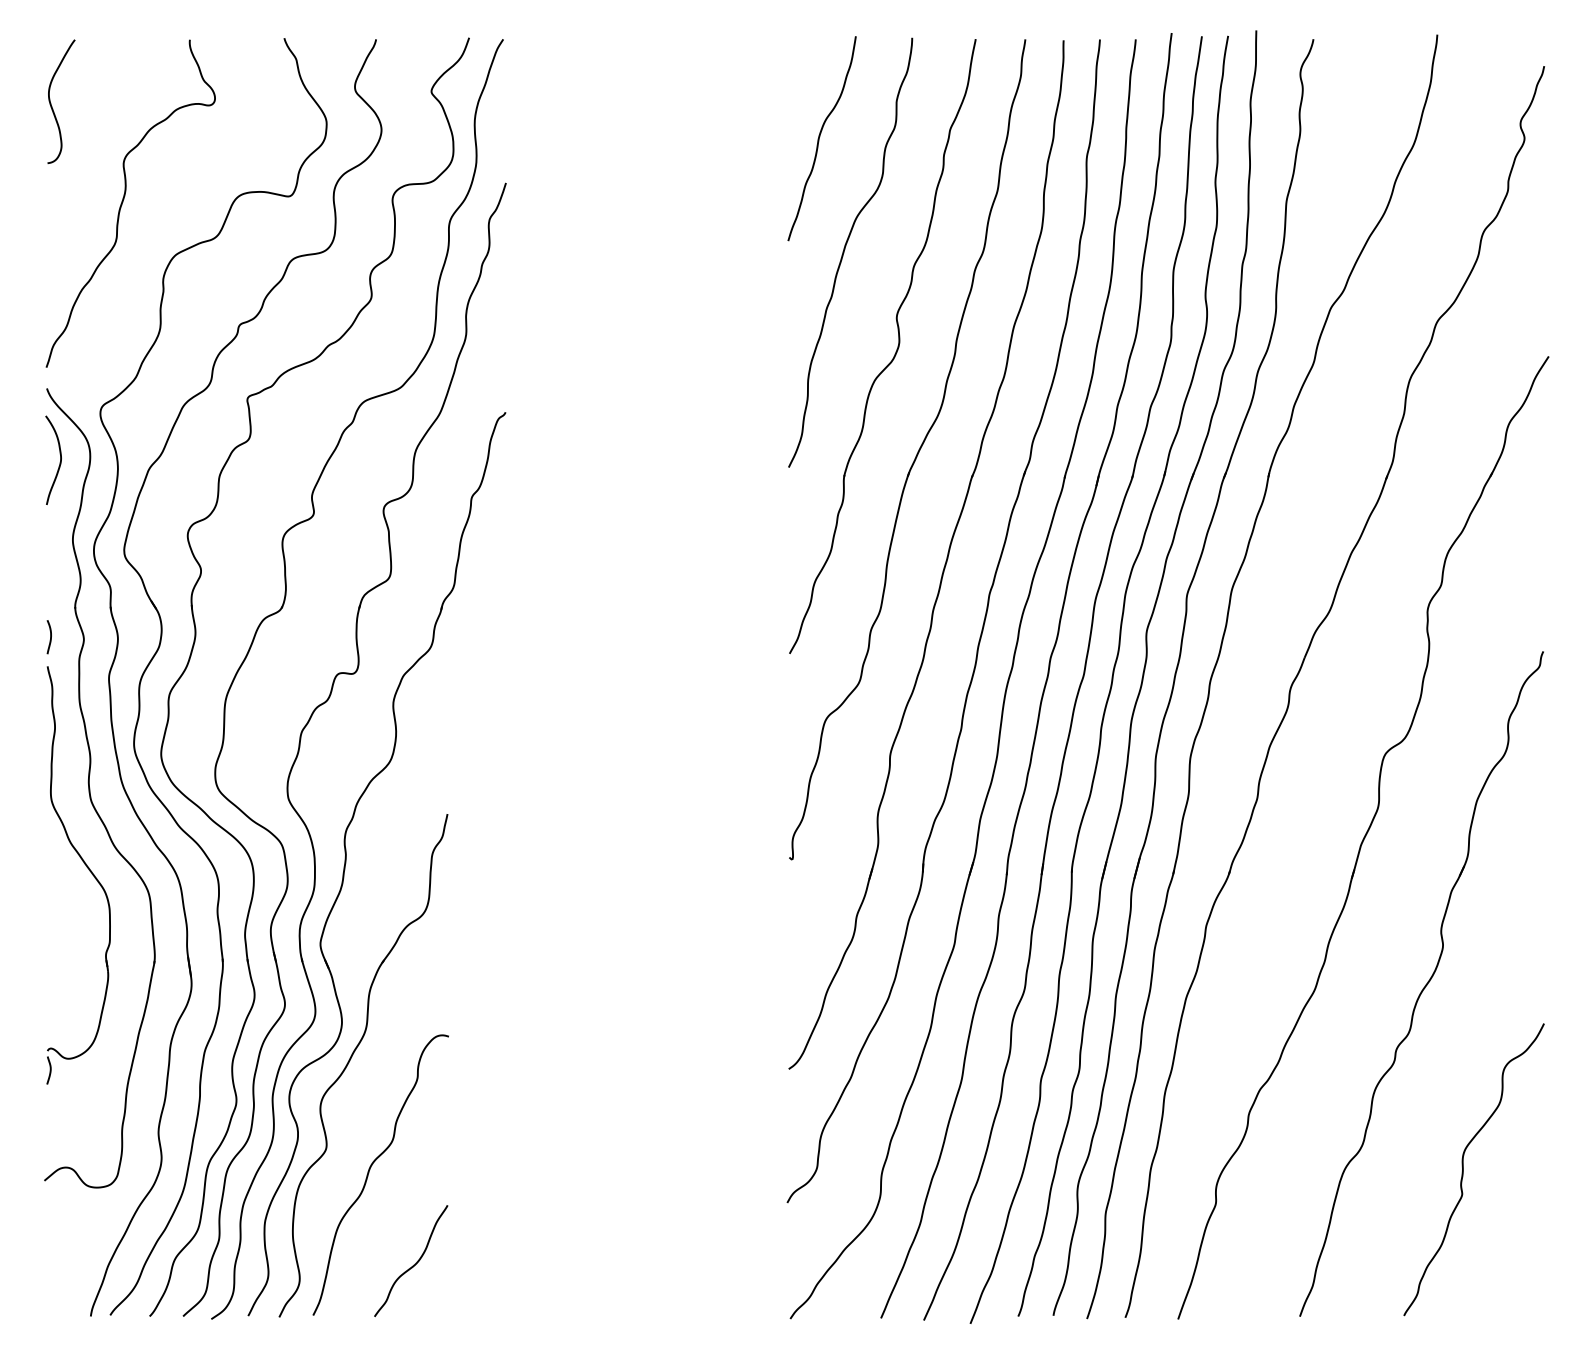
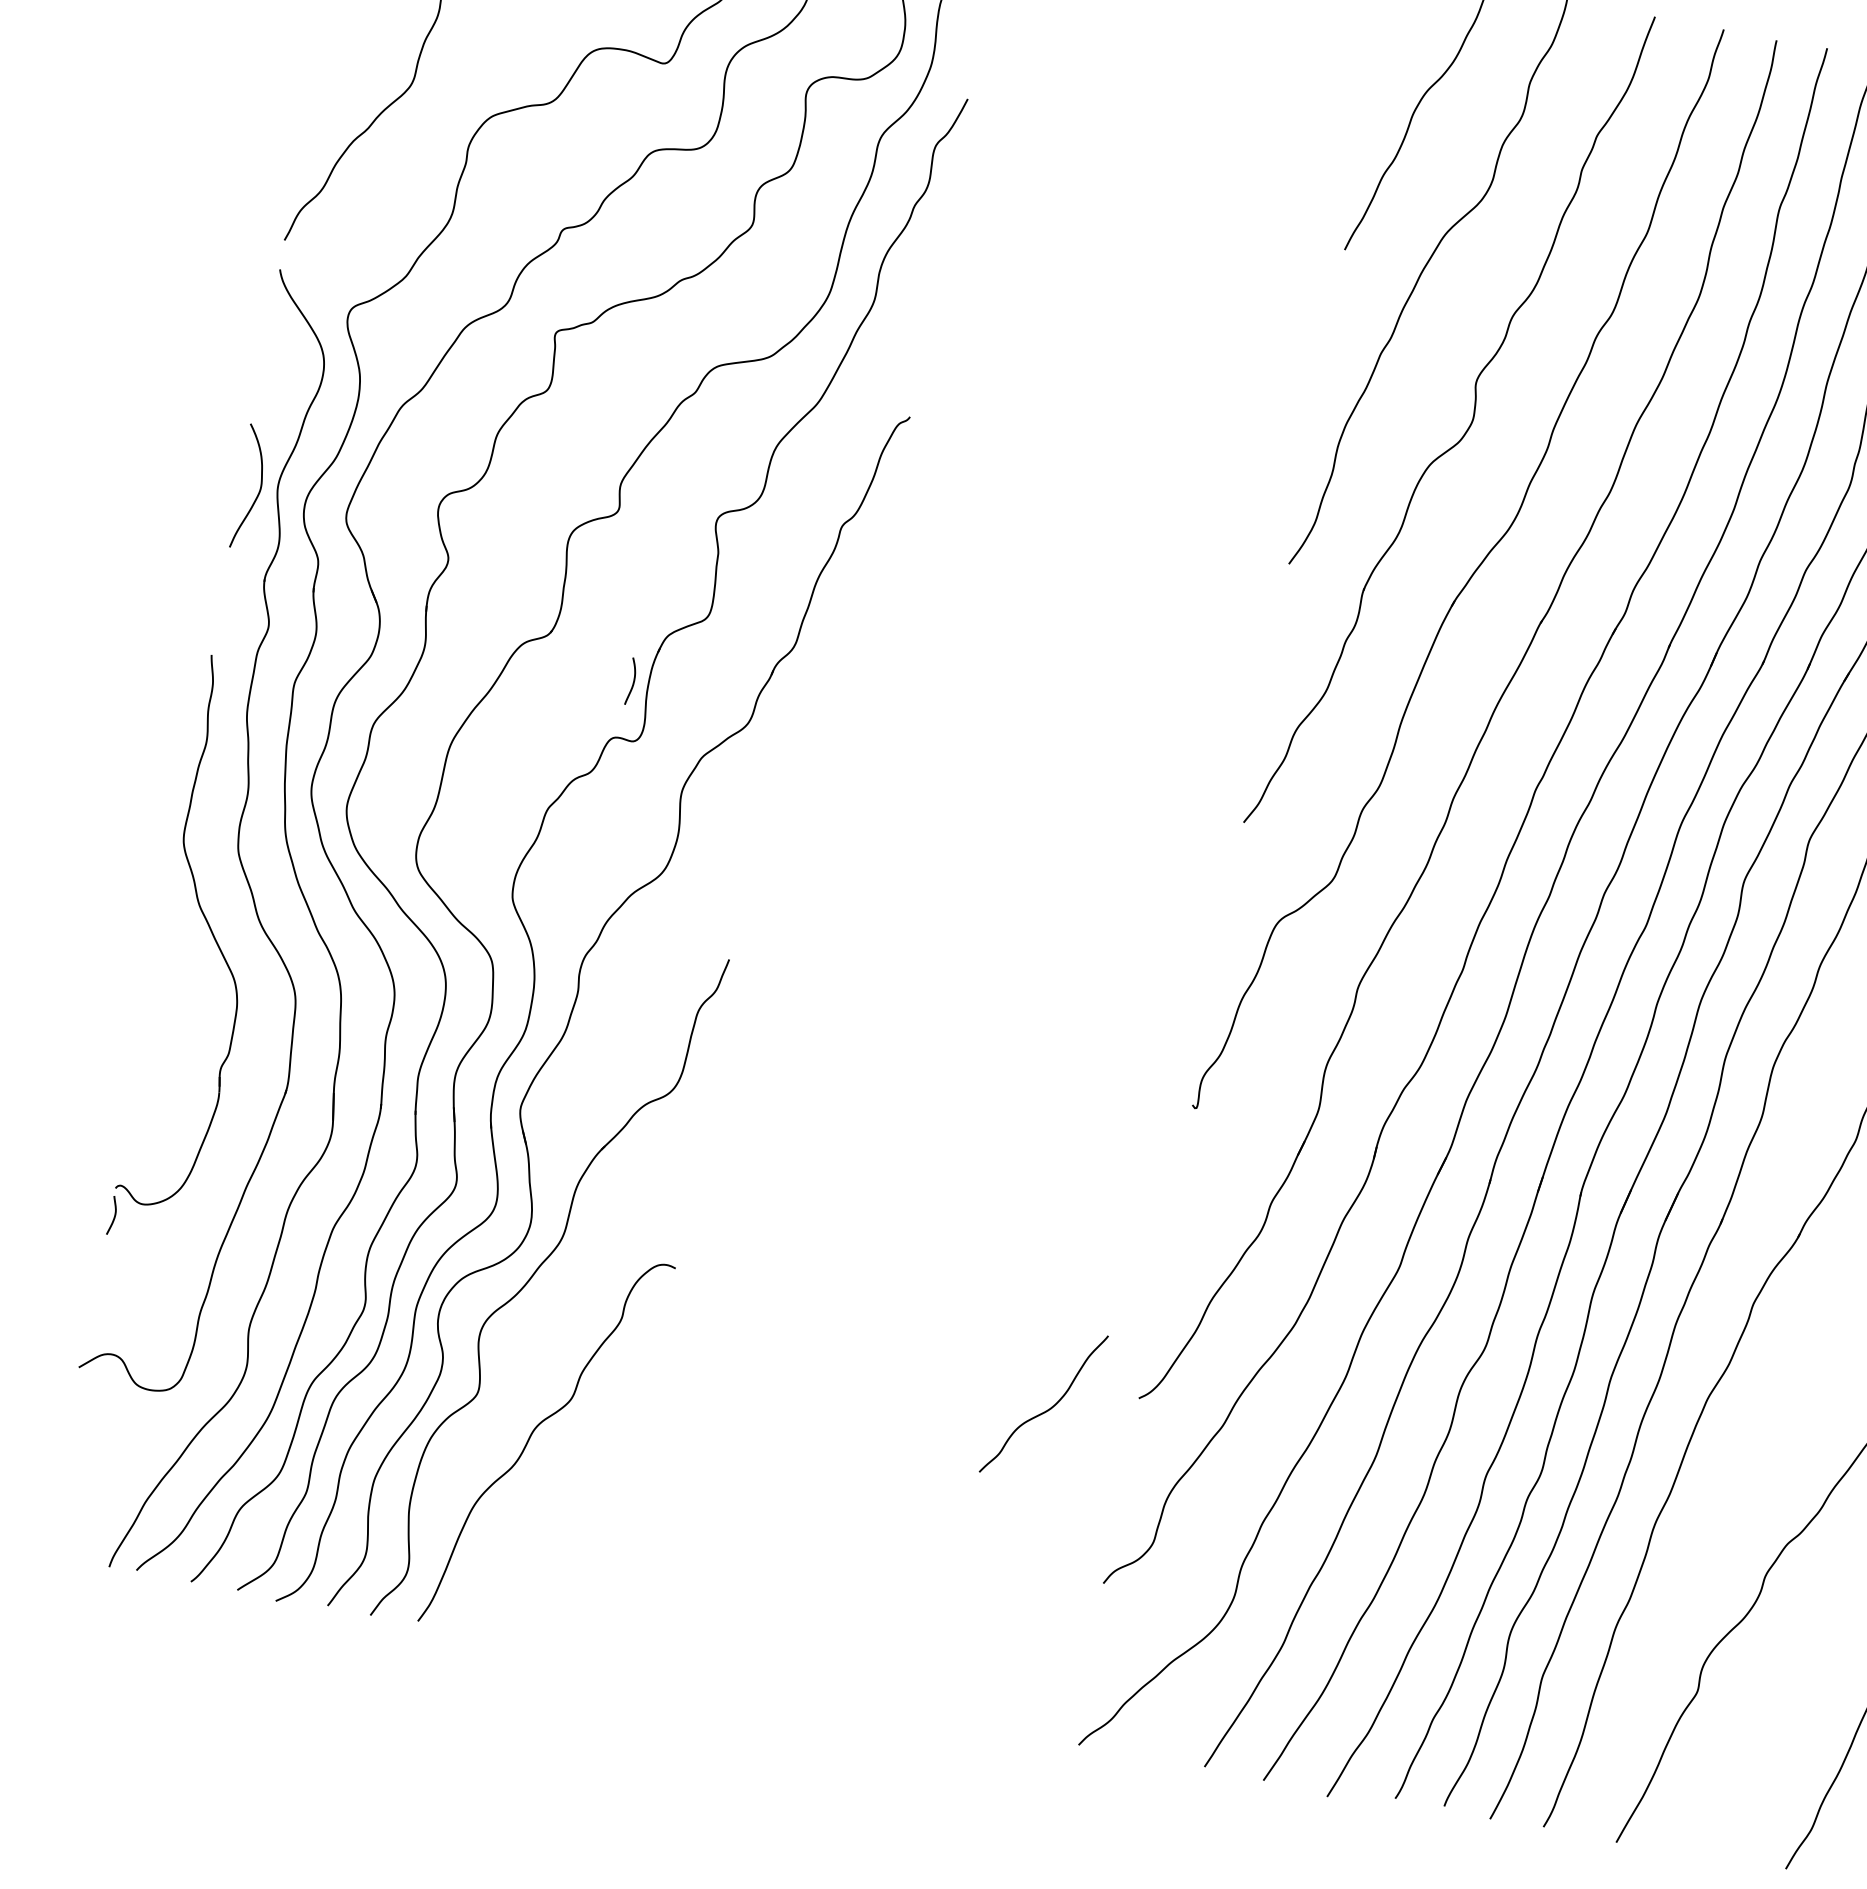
curve: (59, 462) -> (257, 491), moved
curve: (50, 637) -> (633, 682), moved
curve: (413, 1264) -> (1046, 1409), moved

